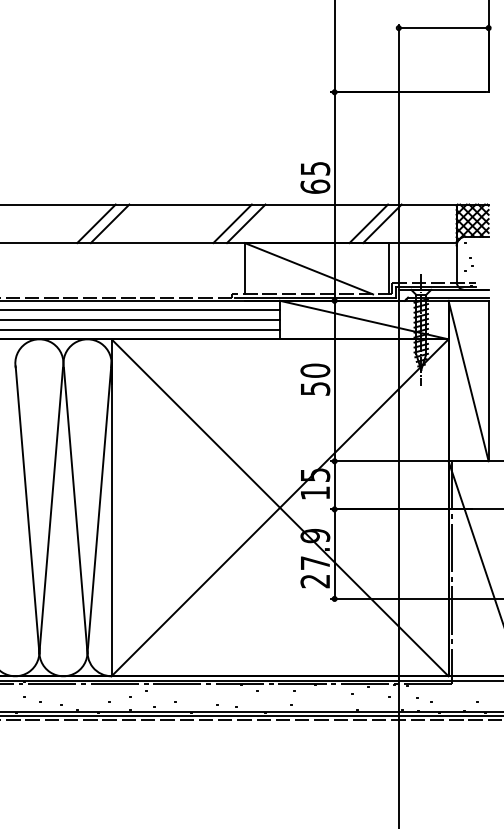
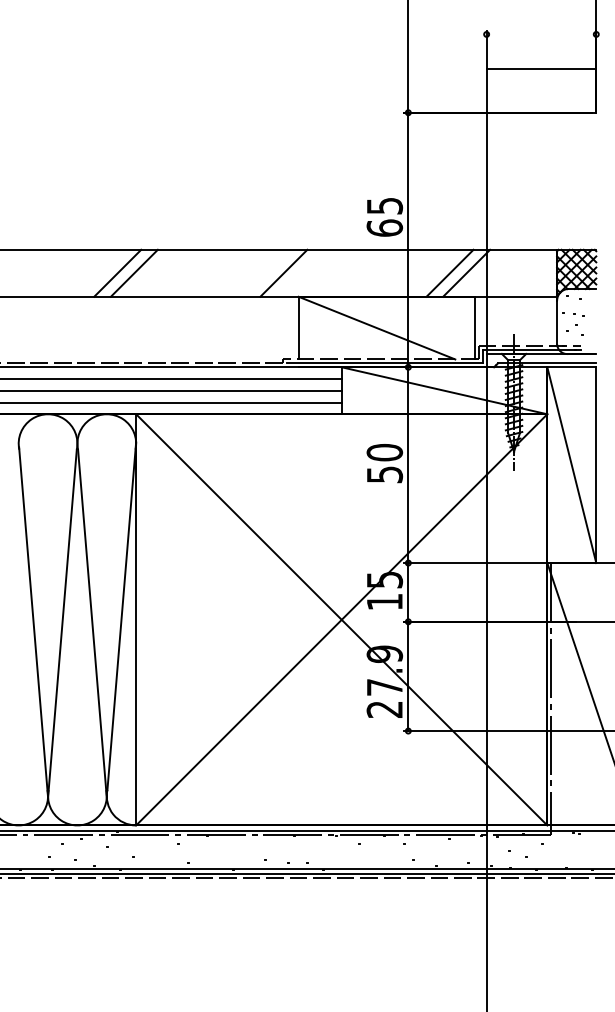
line: (443, 28) -> (541, 69), moved
line: (246, 223) -> (300, 272), removed

